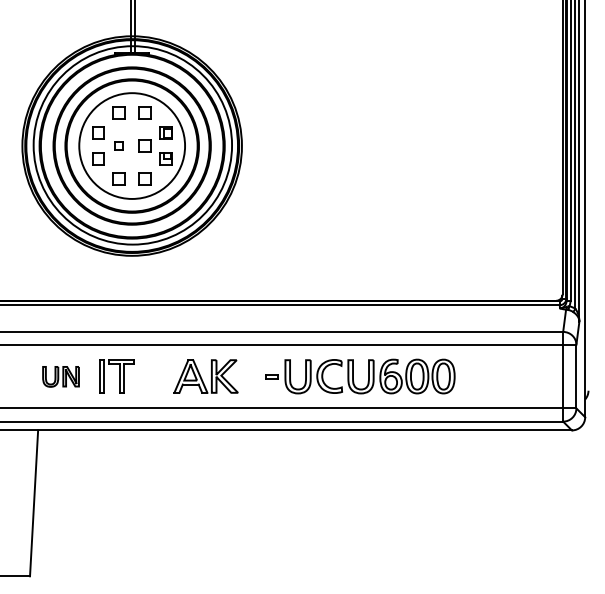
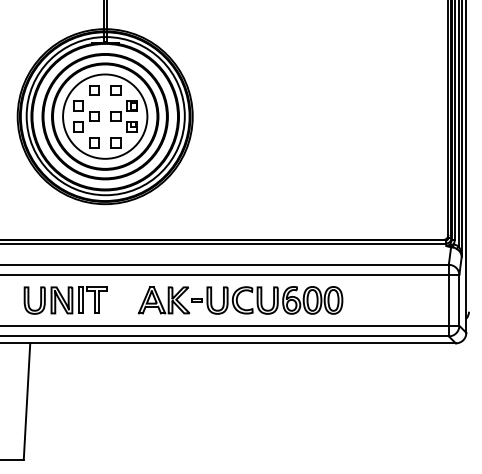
part: (118, 145) -> (94, 116), size x1.67
part: (60, 376) -> (48, 300), size x1.67
part: (353, 376) -> (261, 300), moved

